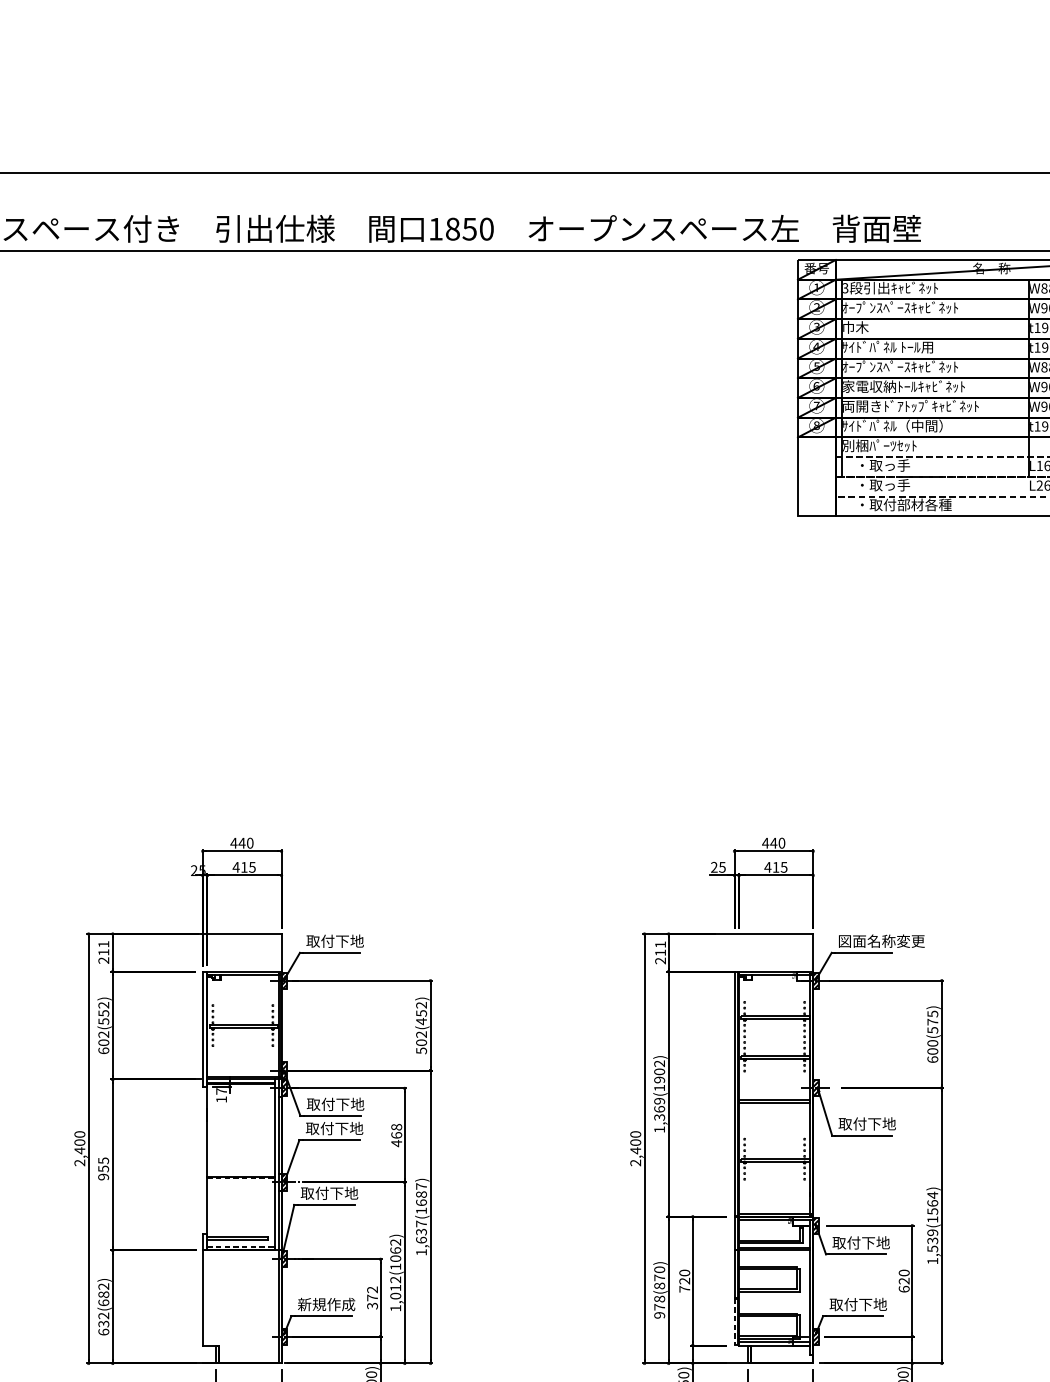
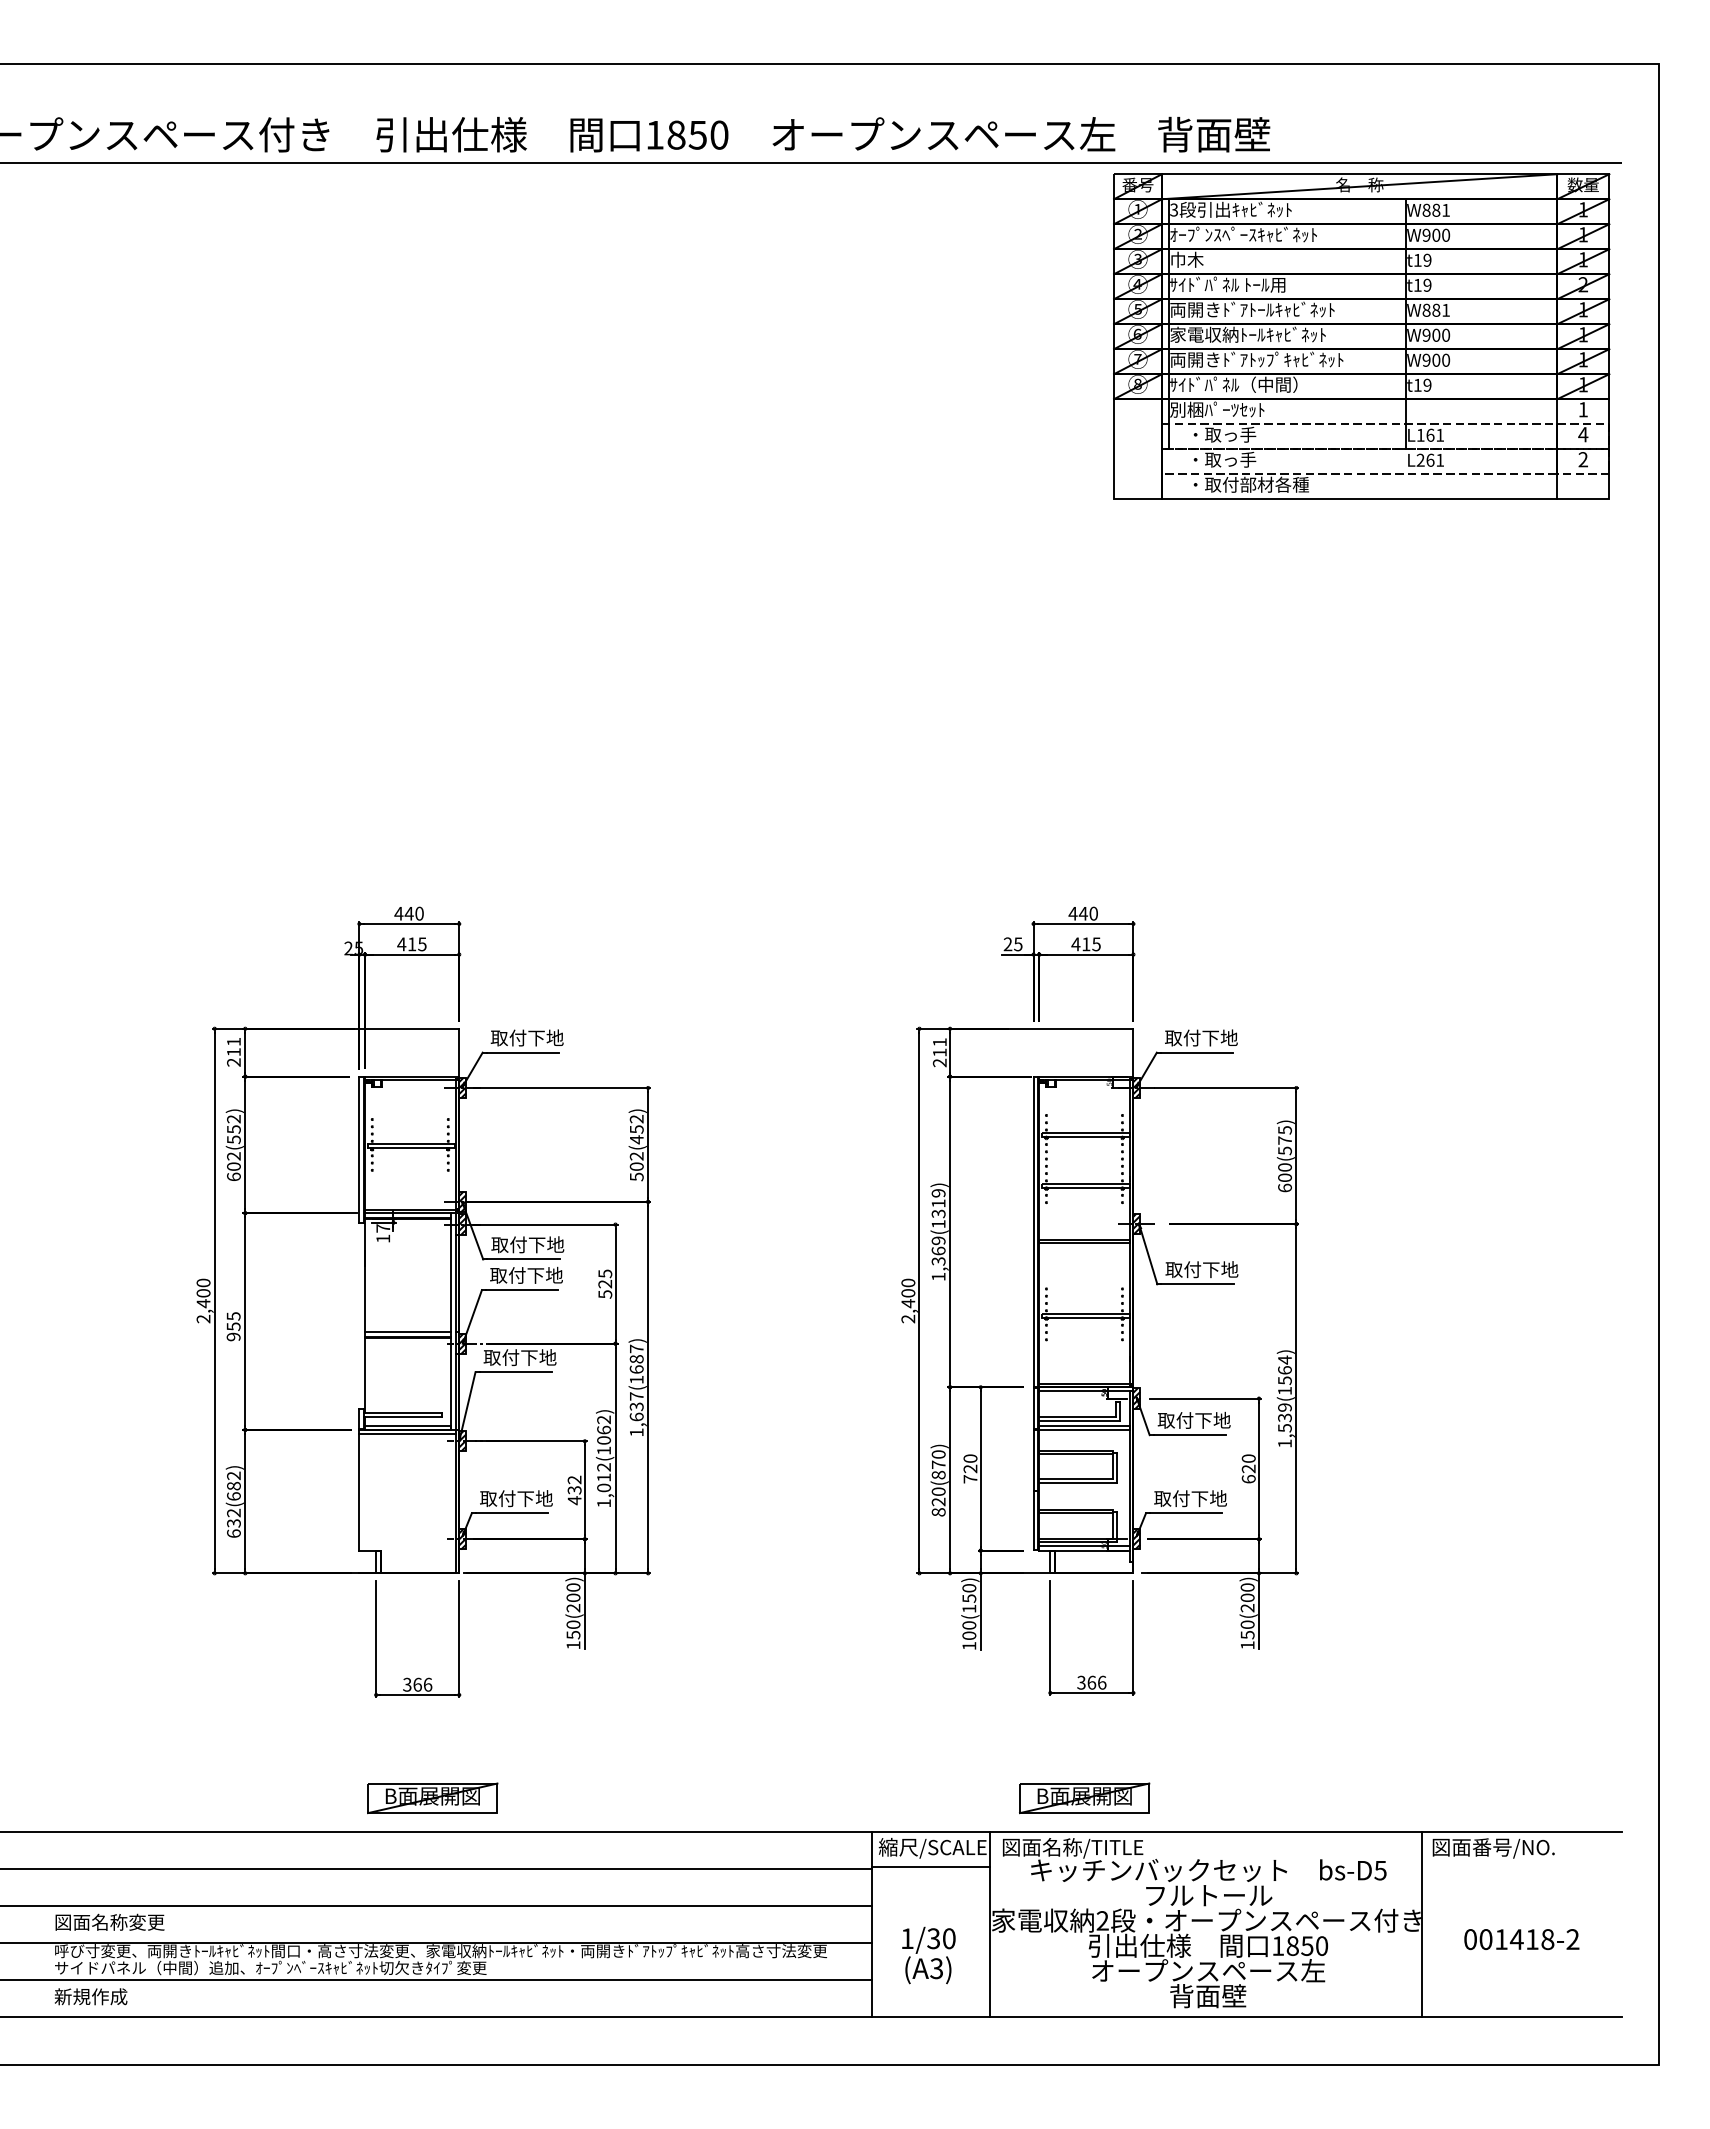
text: (907, 366) -> (1252, 309), ｵｰﾌﾟﾝｽﾍﾟｰｽｷｬﾋﾞﾈｯﾄ -> 両開きﾄﾞｱﾄｰﾙｷｬﾋﾞﾈｯﾄ
text: (881, 940) -> (1219, 1037), 図面名称変更 -> 取付下地
text: (659, 1071) -> (938, 1203), 1,369(1902) -> 1,369(1319)
text: (396, 1135) -> (605, 1284), 468 -> 525
line: (241, 1173) -> (408, 1332), added
line: (241, 1178) -> (408, 1338), dashed -> solid
line: (241, 1246) -> (408, 1425), dashed -> solid
line: (240, 1253) -> (407, 1434), added
text: (372, 1302) -> (574, 1495), 372 -> 432
text: (326, 1304) -> (516, 1498), 新規作成 -> 取付下地
text: (659, 1306) -> (938, 1501), 978(870) -> 820(870)
line: (734, 1321) -> (1033, 1520), dashed -> solid

